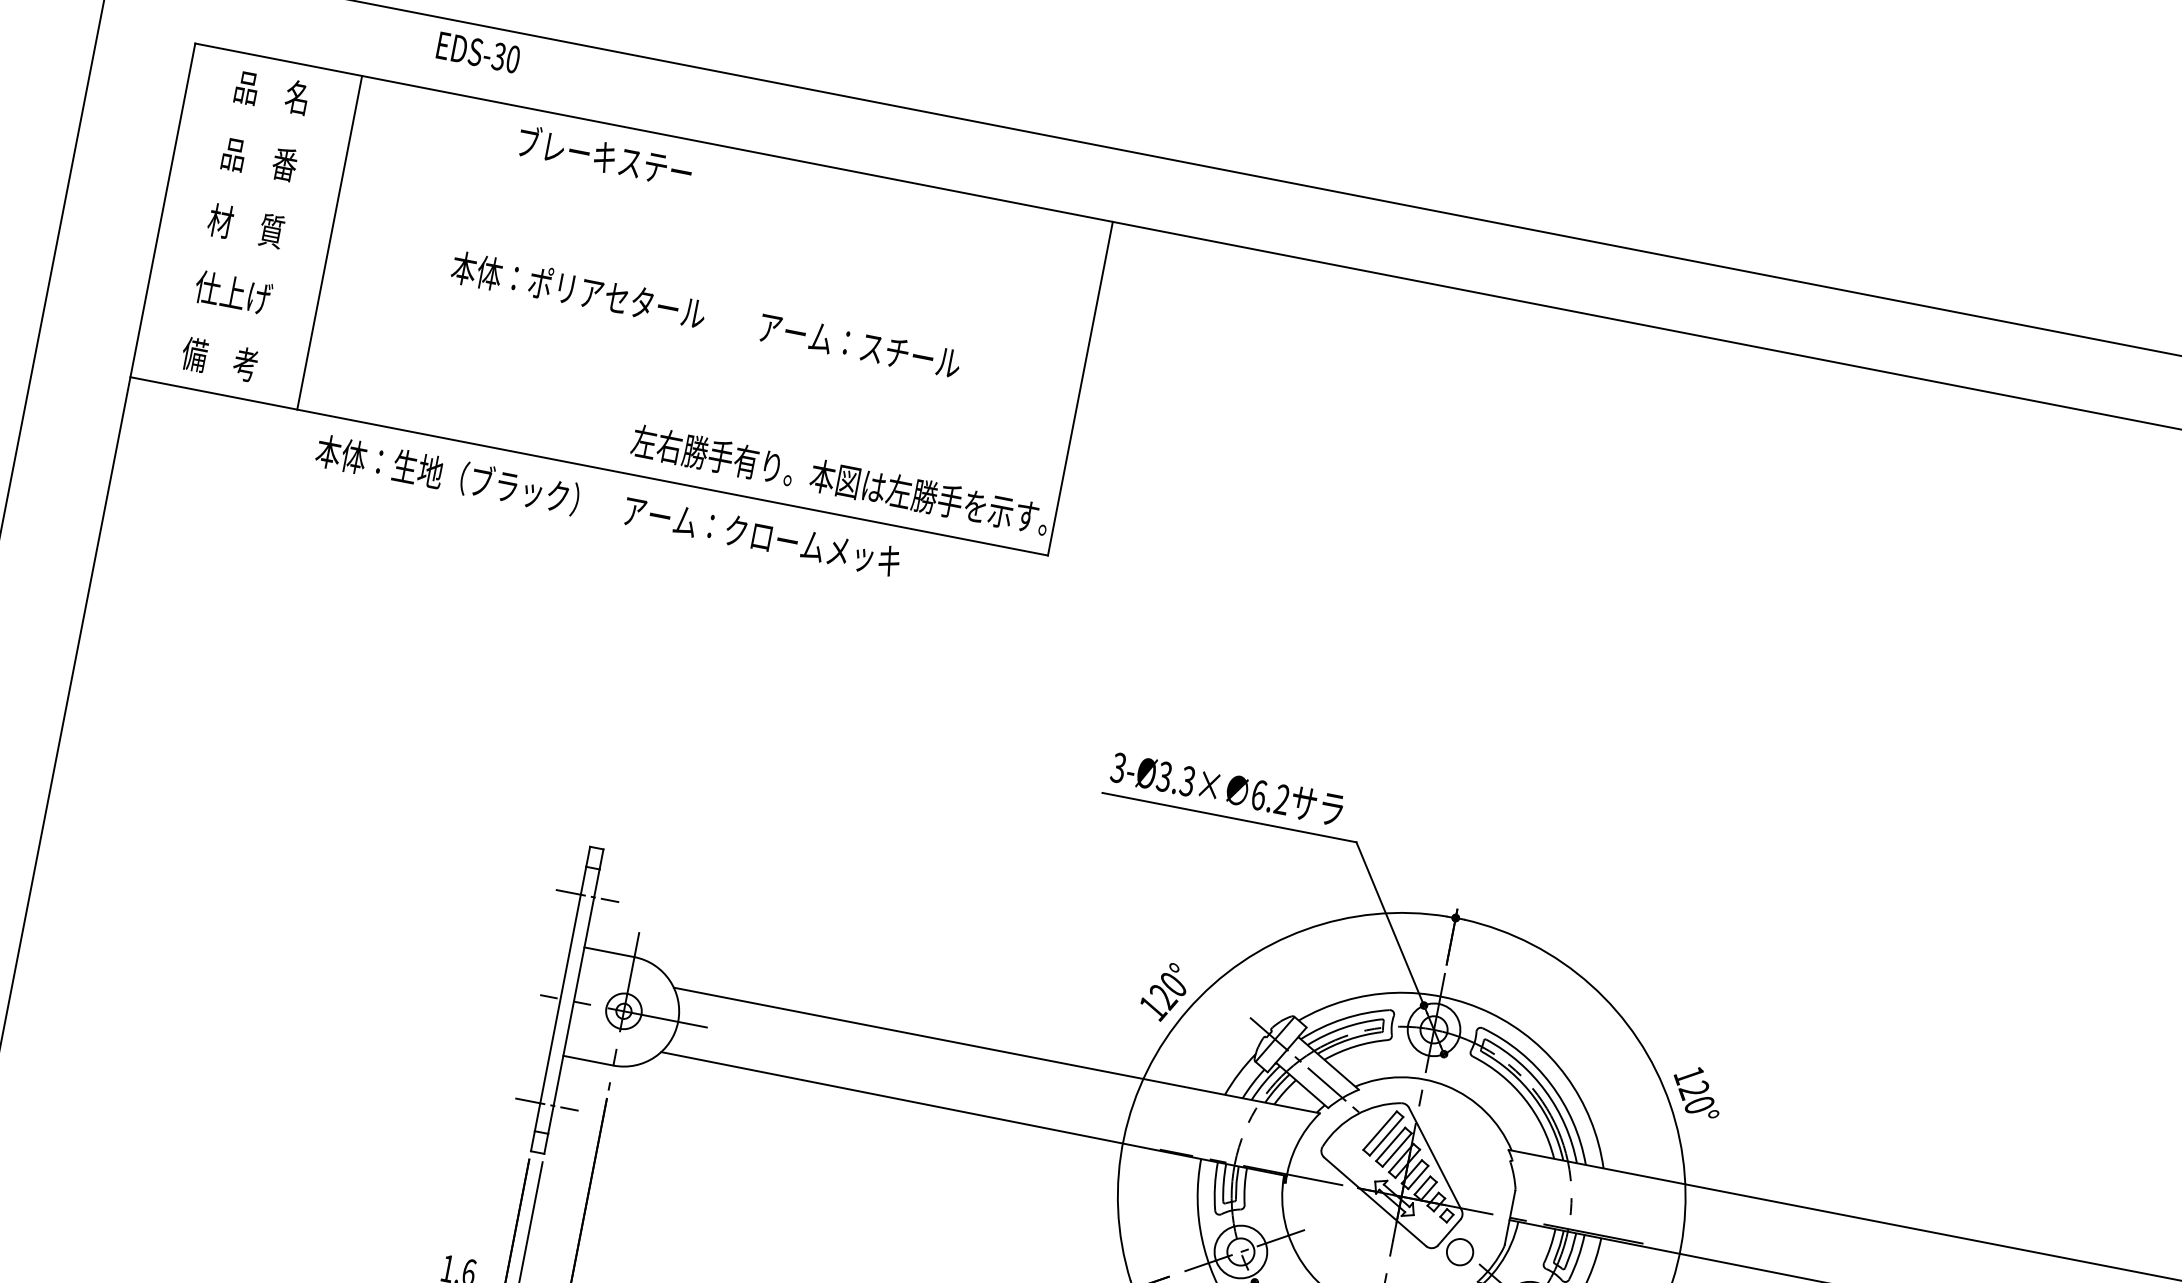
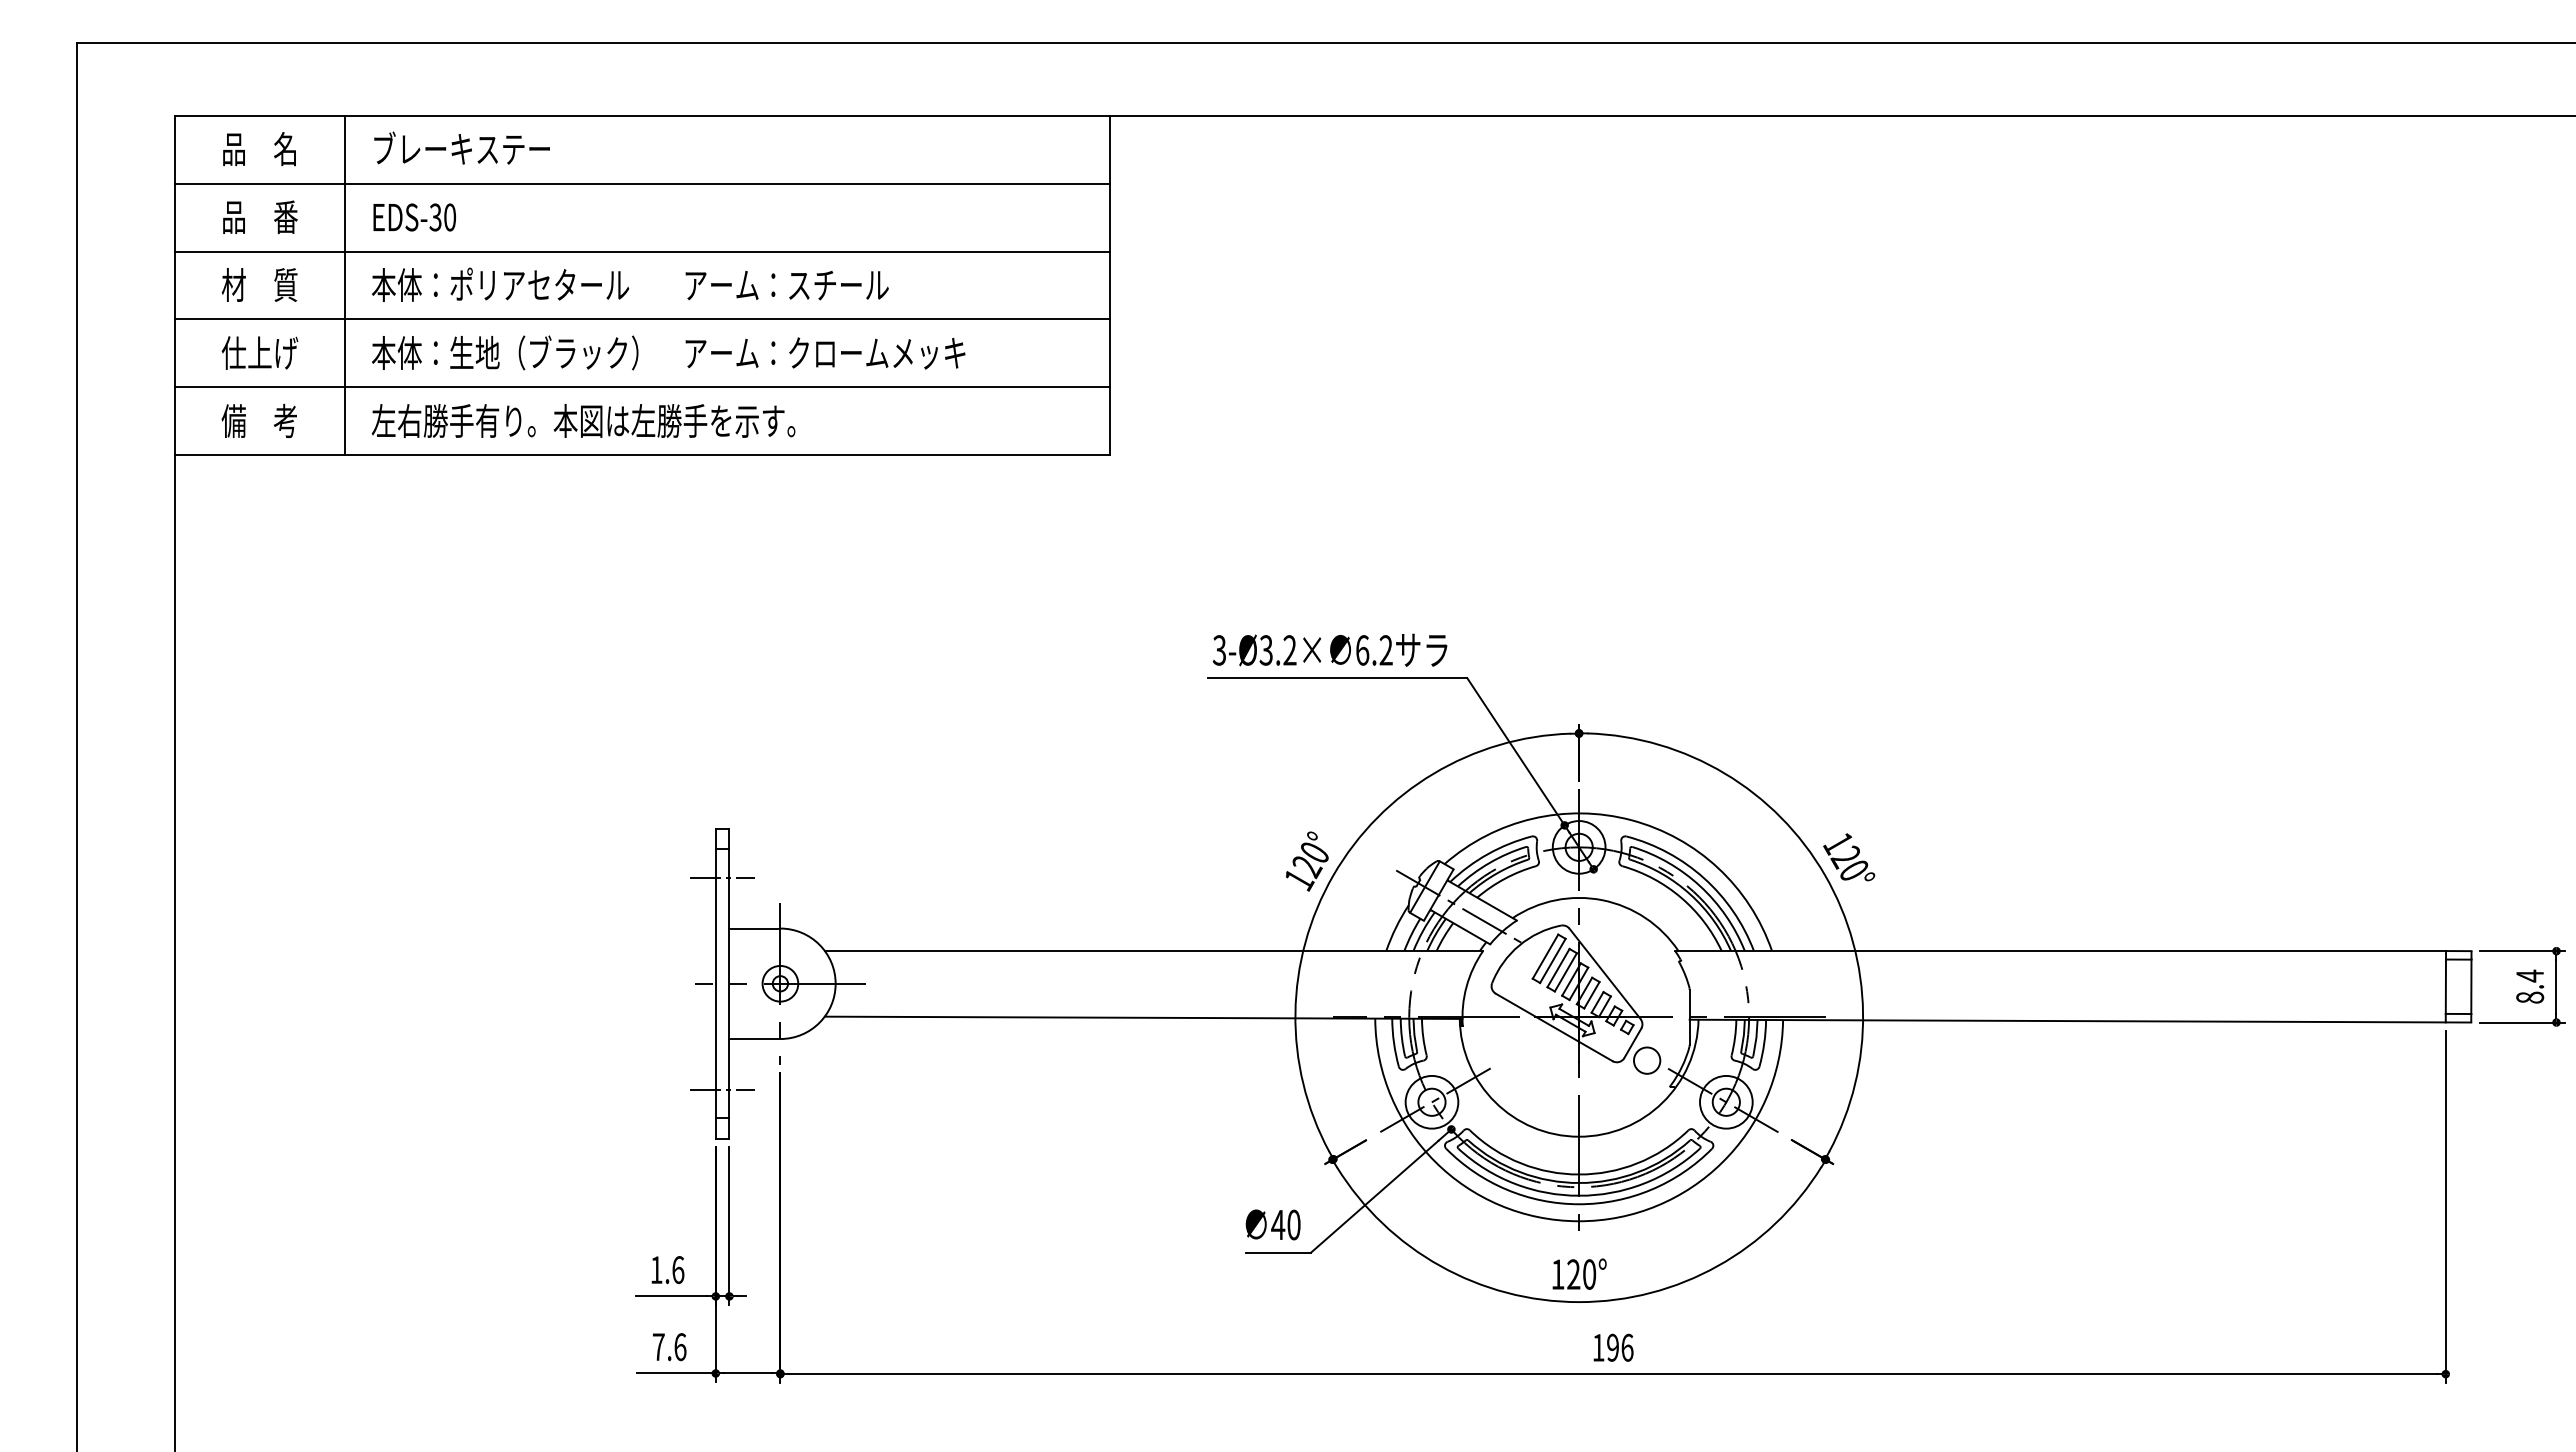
text: (478, 52) -> (414, 217), moved
text: (604, 155) -> (461, 147), moved
line: (640, 199) -> (641, 183), added
line: (627, 266) -> (641, 251), added
text: (706, 315) -> (630, 284), moved
line: (614, 332) -> (641, 319), added
line: (601, 399) -> (641, 387), added
text: (840, 479) -> (583, 420), moved
text: (608, 505) -> (668, 352), moved
text: (1187, 781) -> (1289, 650), 3-Ø3.3× -> 3-Ø3.2×

